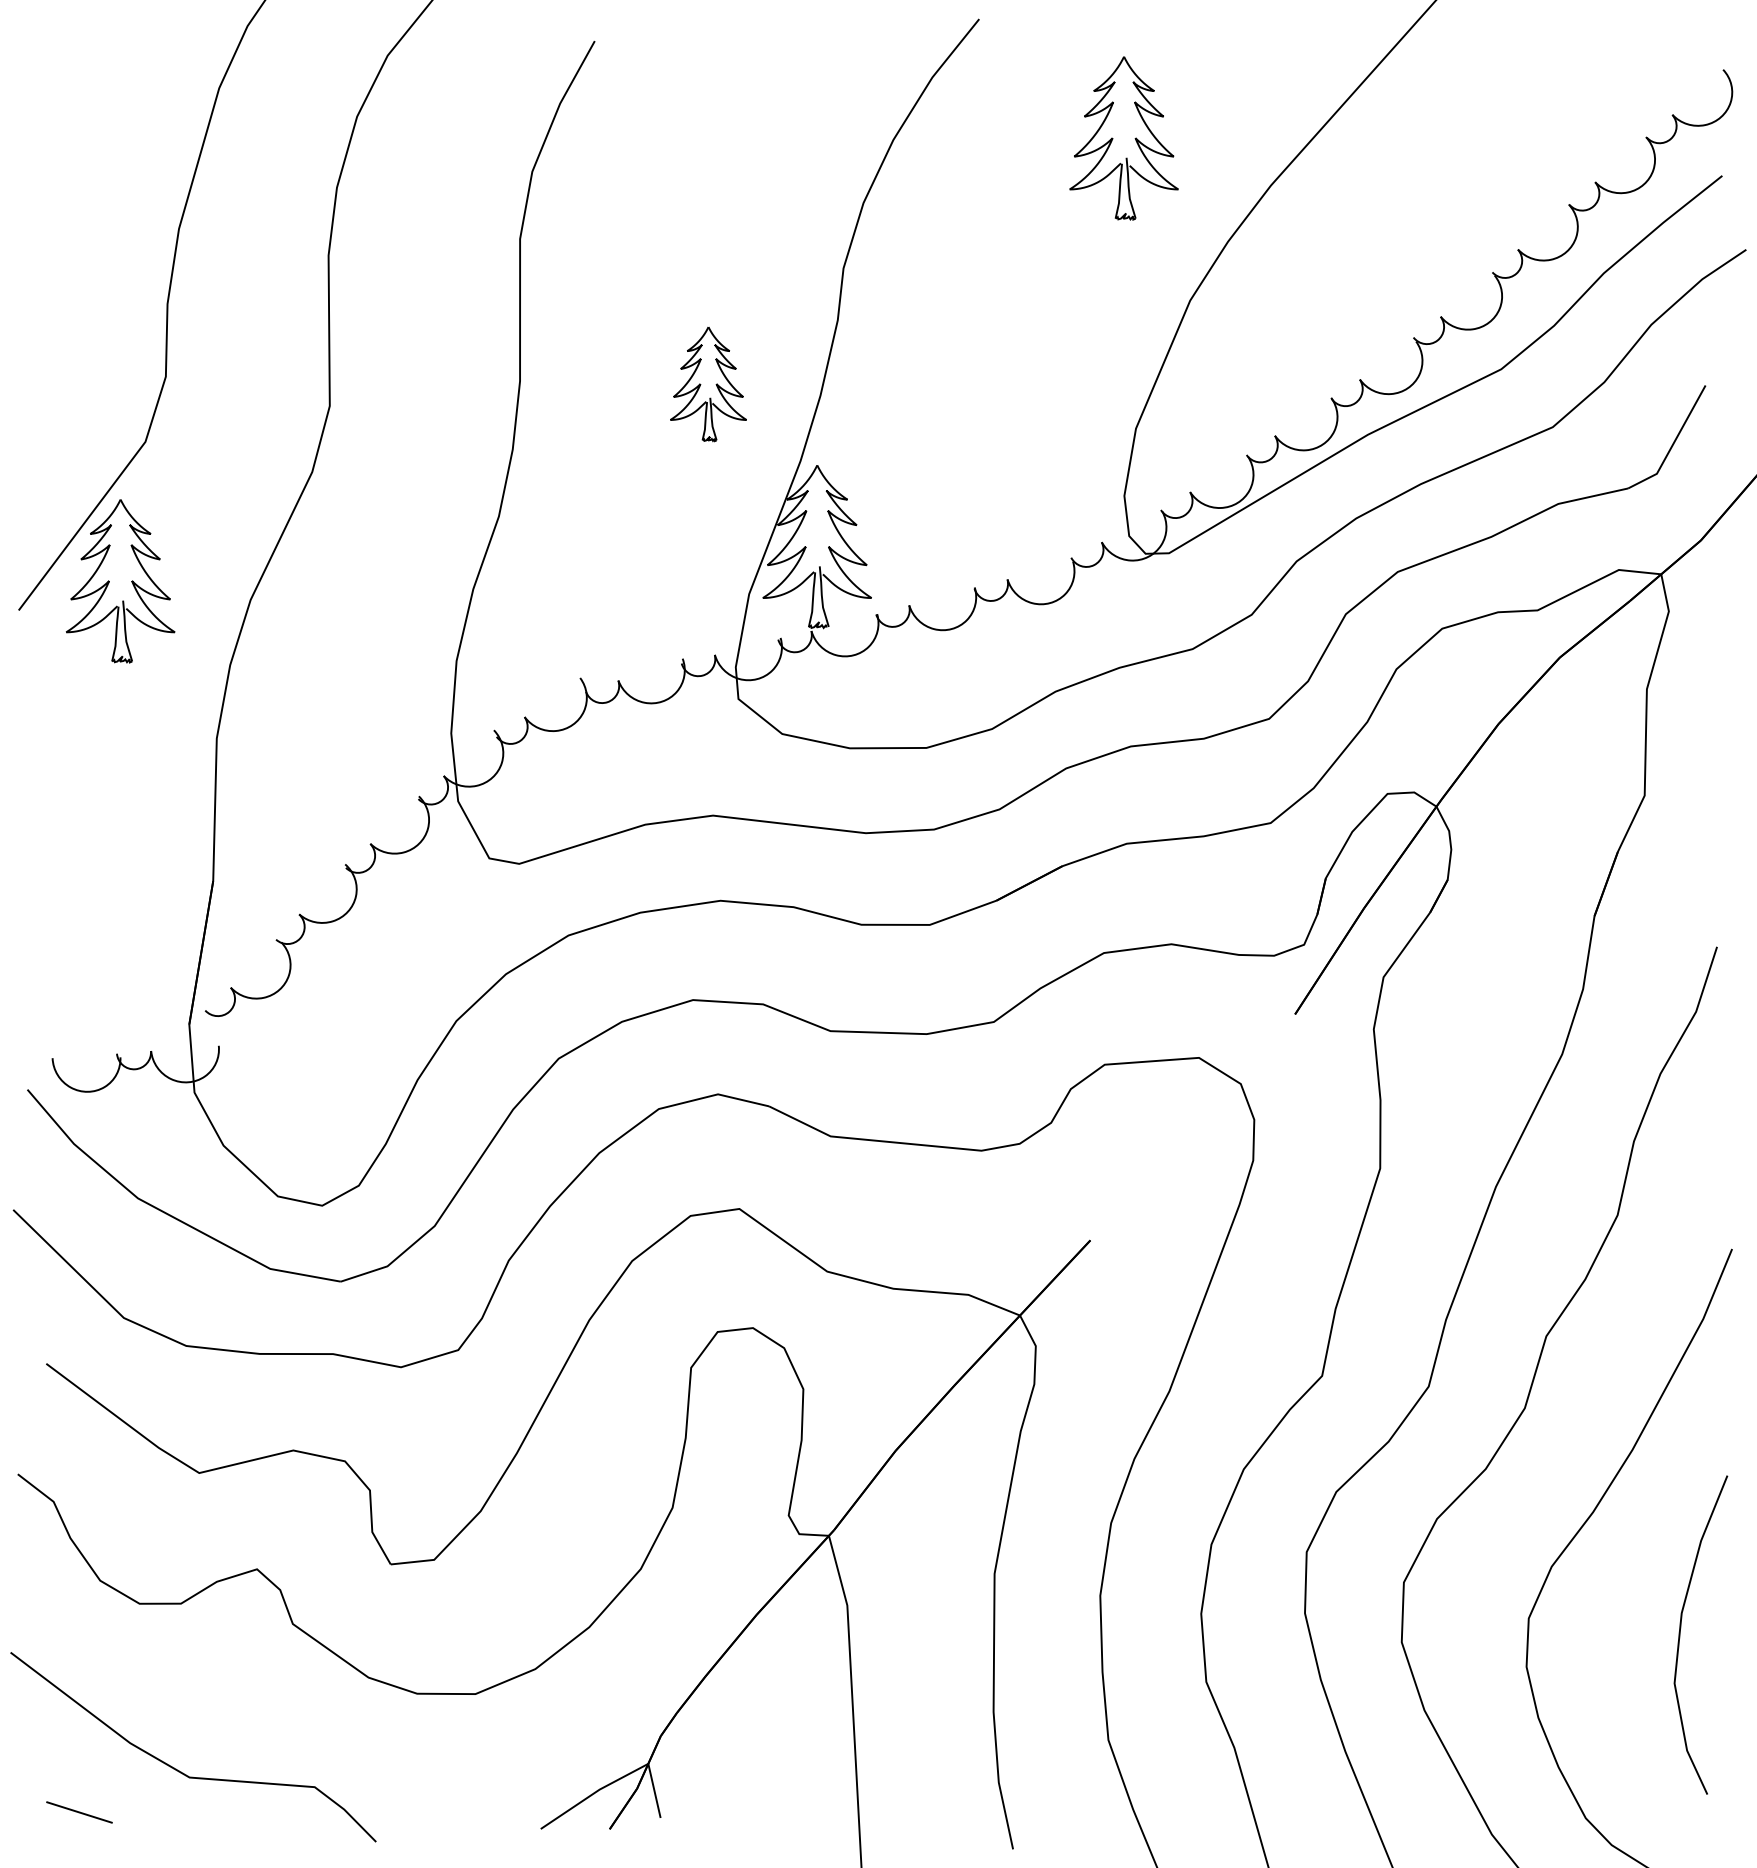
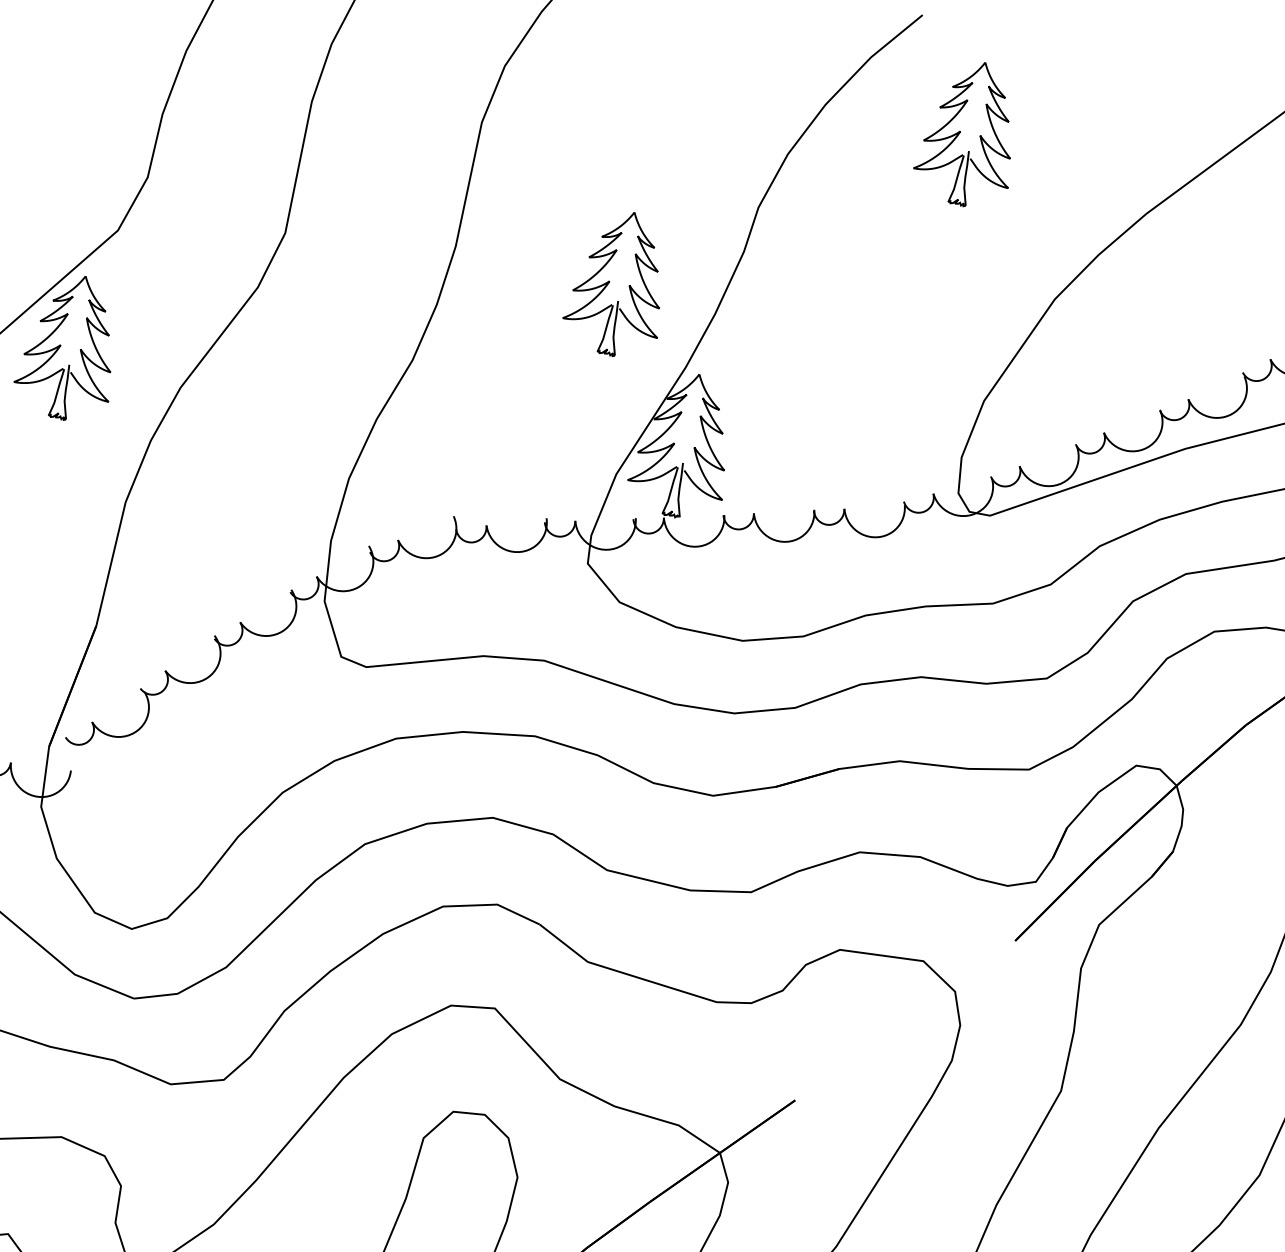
part: (1123, 138) -> (969, 133), moved
part: (708, 384) -> (619, 283), size x1.43

